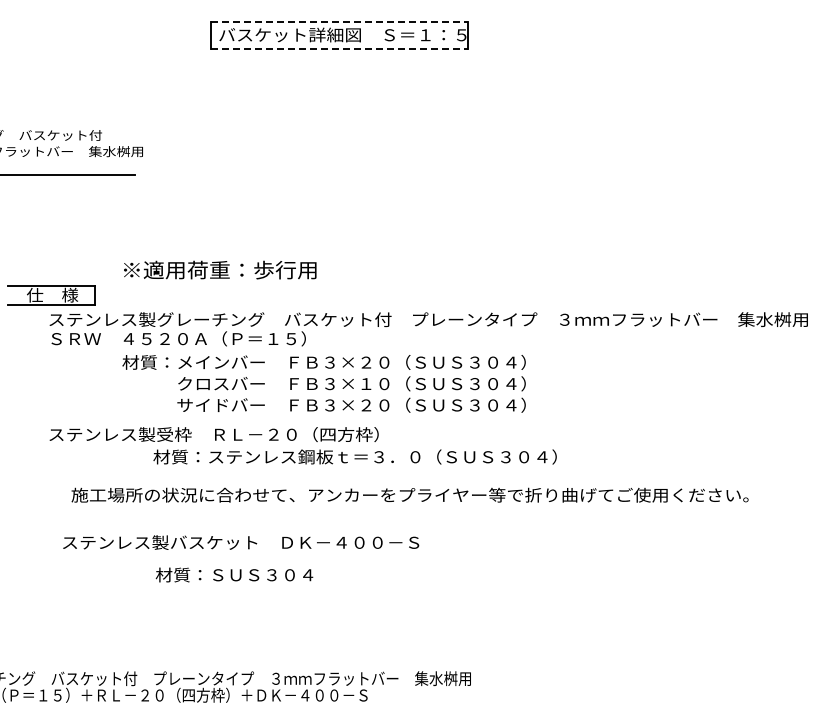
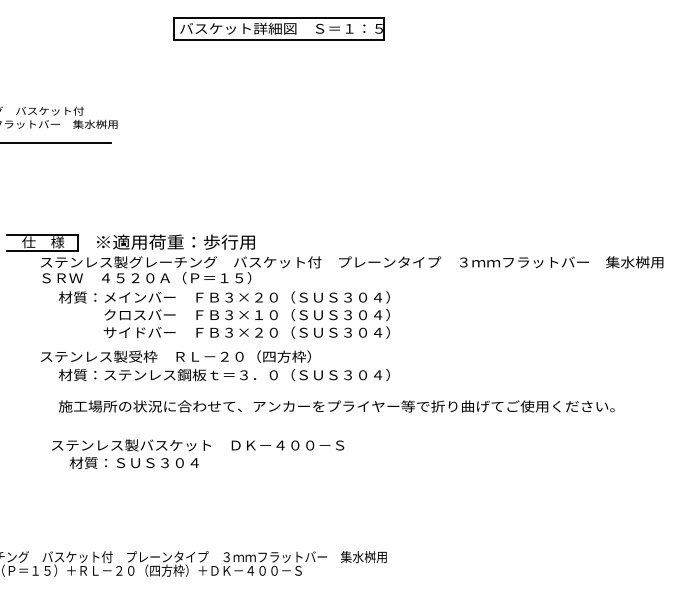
line: (340, 21) -> (279, 17), dashed -> solid
line: (340, 49) -> (279, 40), dashed -> solid
text: (220, 269) -> (176, 241), moved
text: (323, 383) -> (223, 314), moved
text: (354, 456) -> (223, 374), moved
text: (234, 574) -> (134, 462), moved

